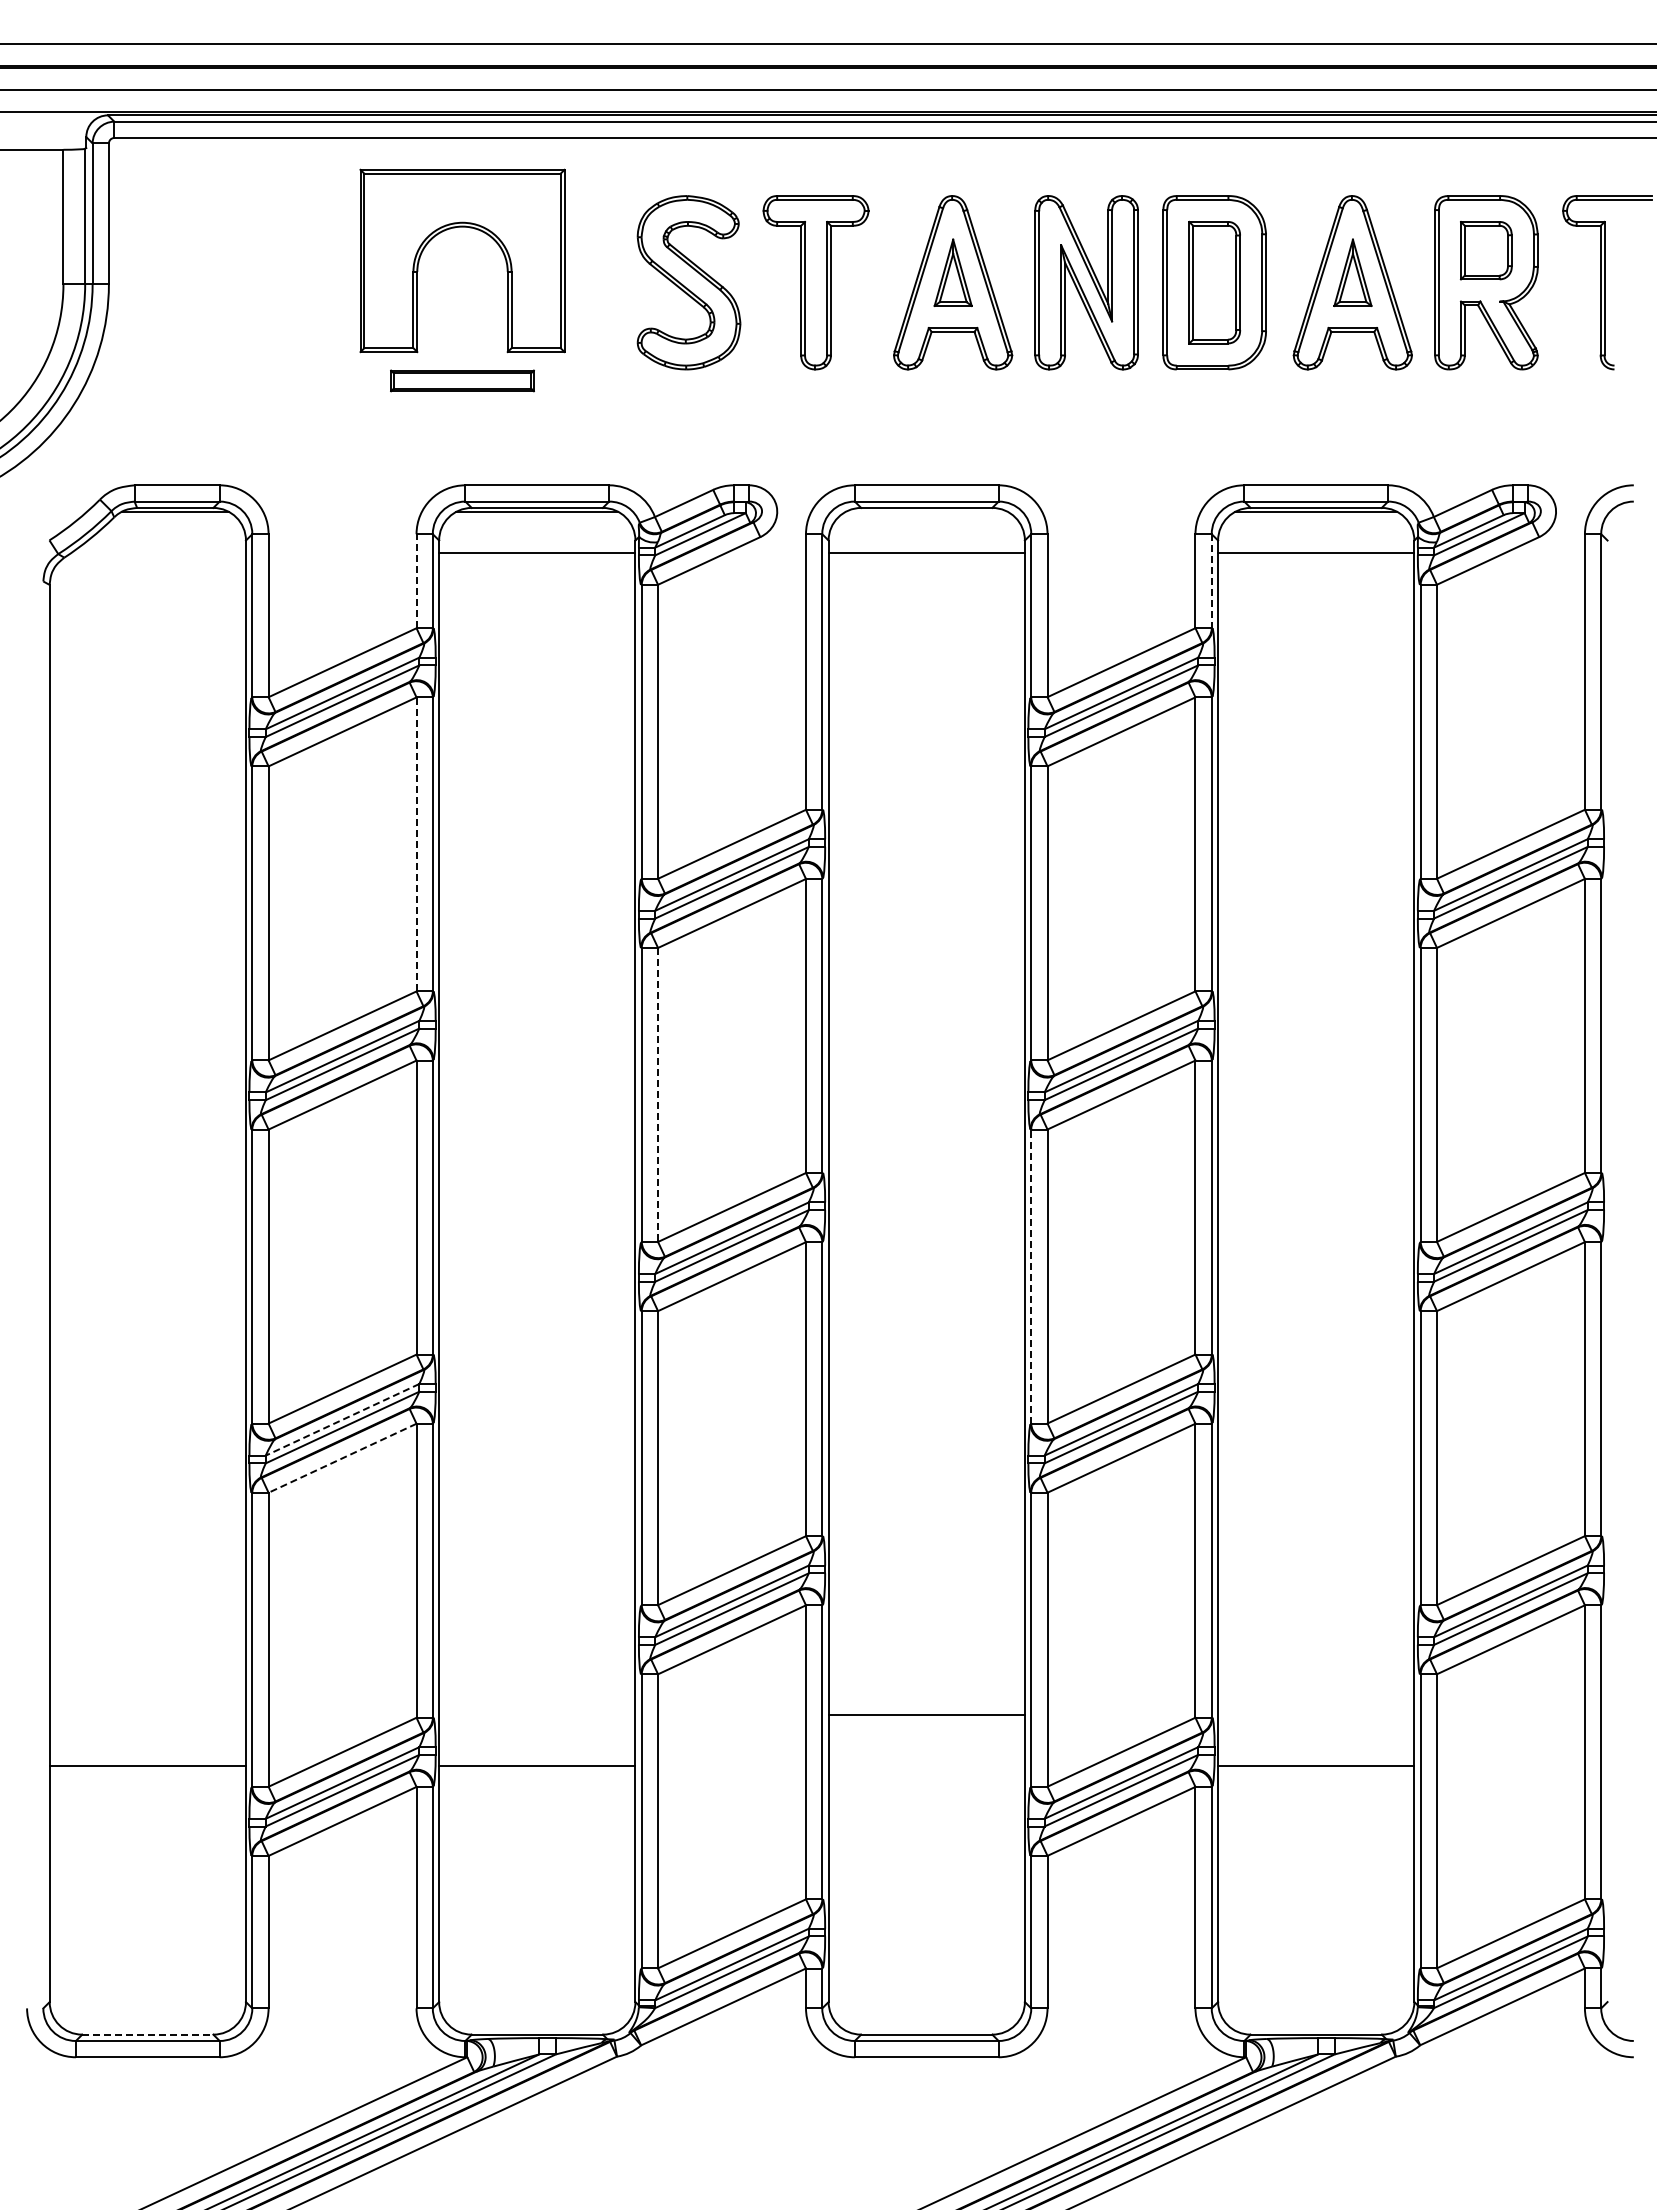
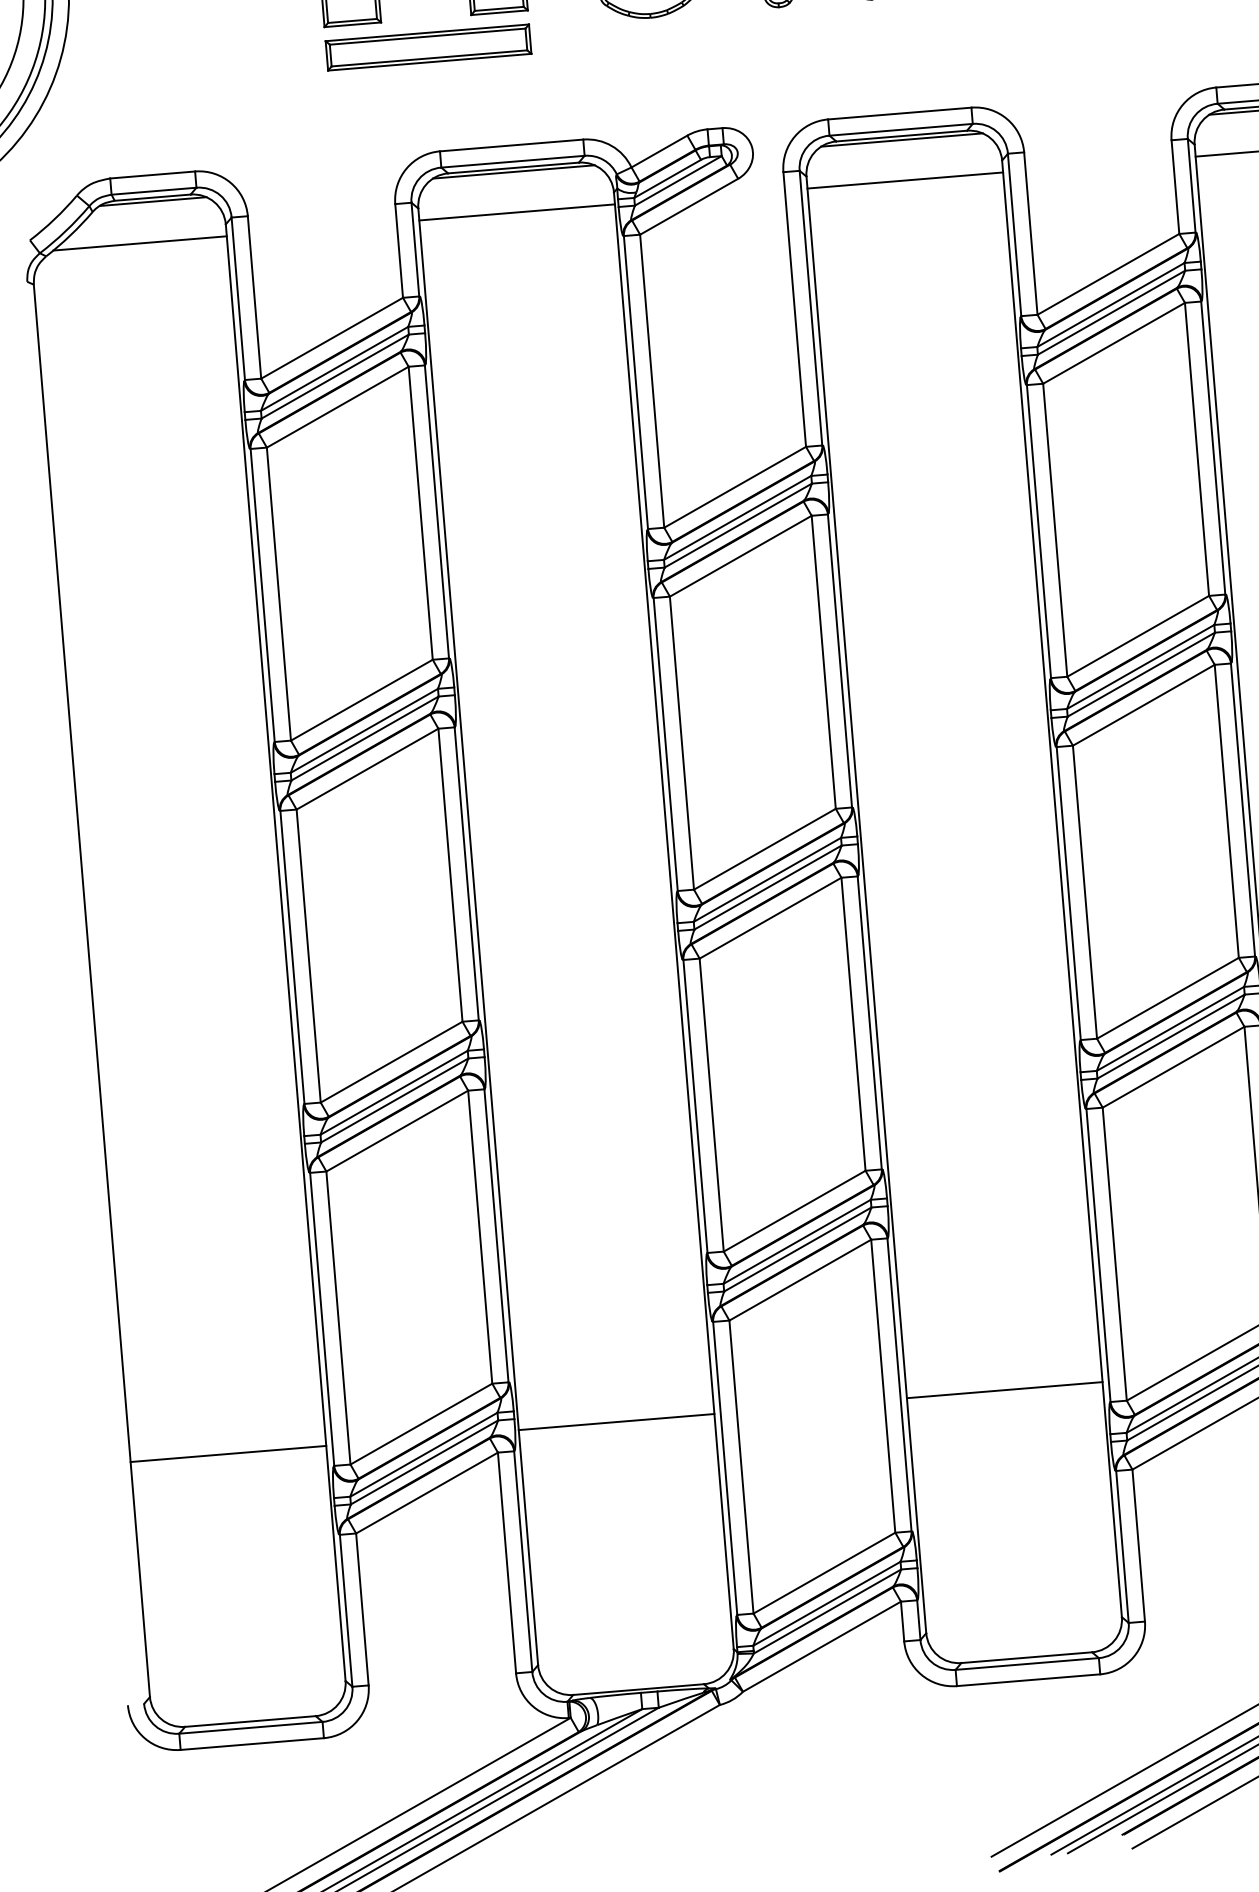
part: (462, 380) -> (428, 47), size x1.43
line: (926, 511) -> (901, 139), added
line: (158, 552) -> (139, 243), added
line: (416, 580) -> (399, 250), dashed -> solid
line: (1211, 581) -> (1191, 186), dashed -> solid
line: (416, 844) -> (420, 513), dashed -> solid
line: (658, 1094) -> (682, 742), dashed -> solid
line: (1031, 1276) -> (1069, 893), dashed -> solid
line: (342, 1419) -> (394, 1092), dashed -> solid
line: (342, 1458) -> (397, 1131), dashed -> solid
line: (926, 1715) -> (1004, 1390), moved
line: (147, 2034) -> (250, 1721), dashed -> solid

